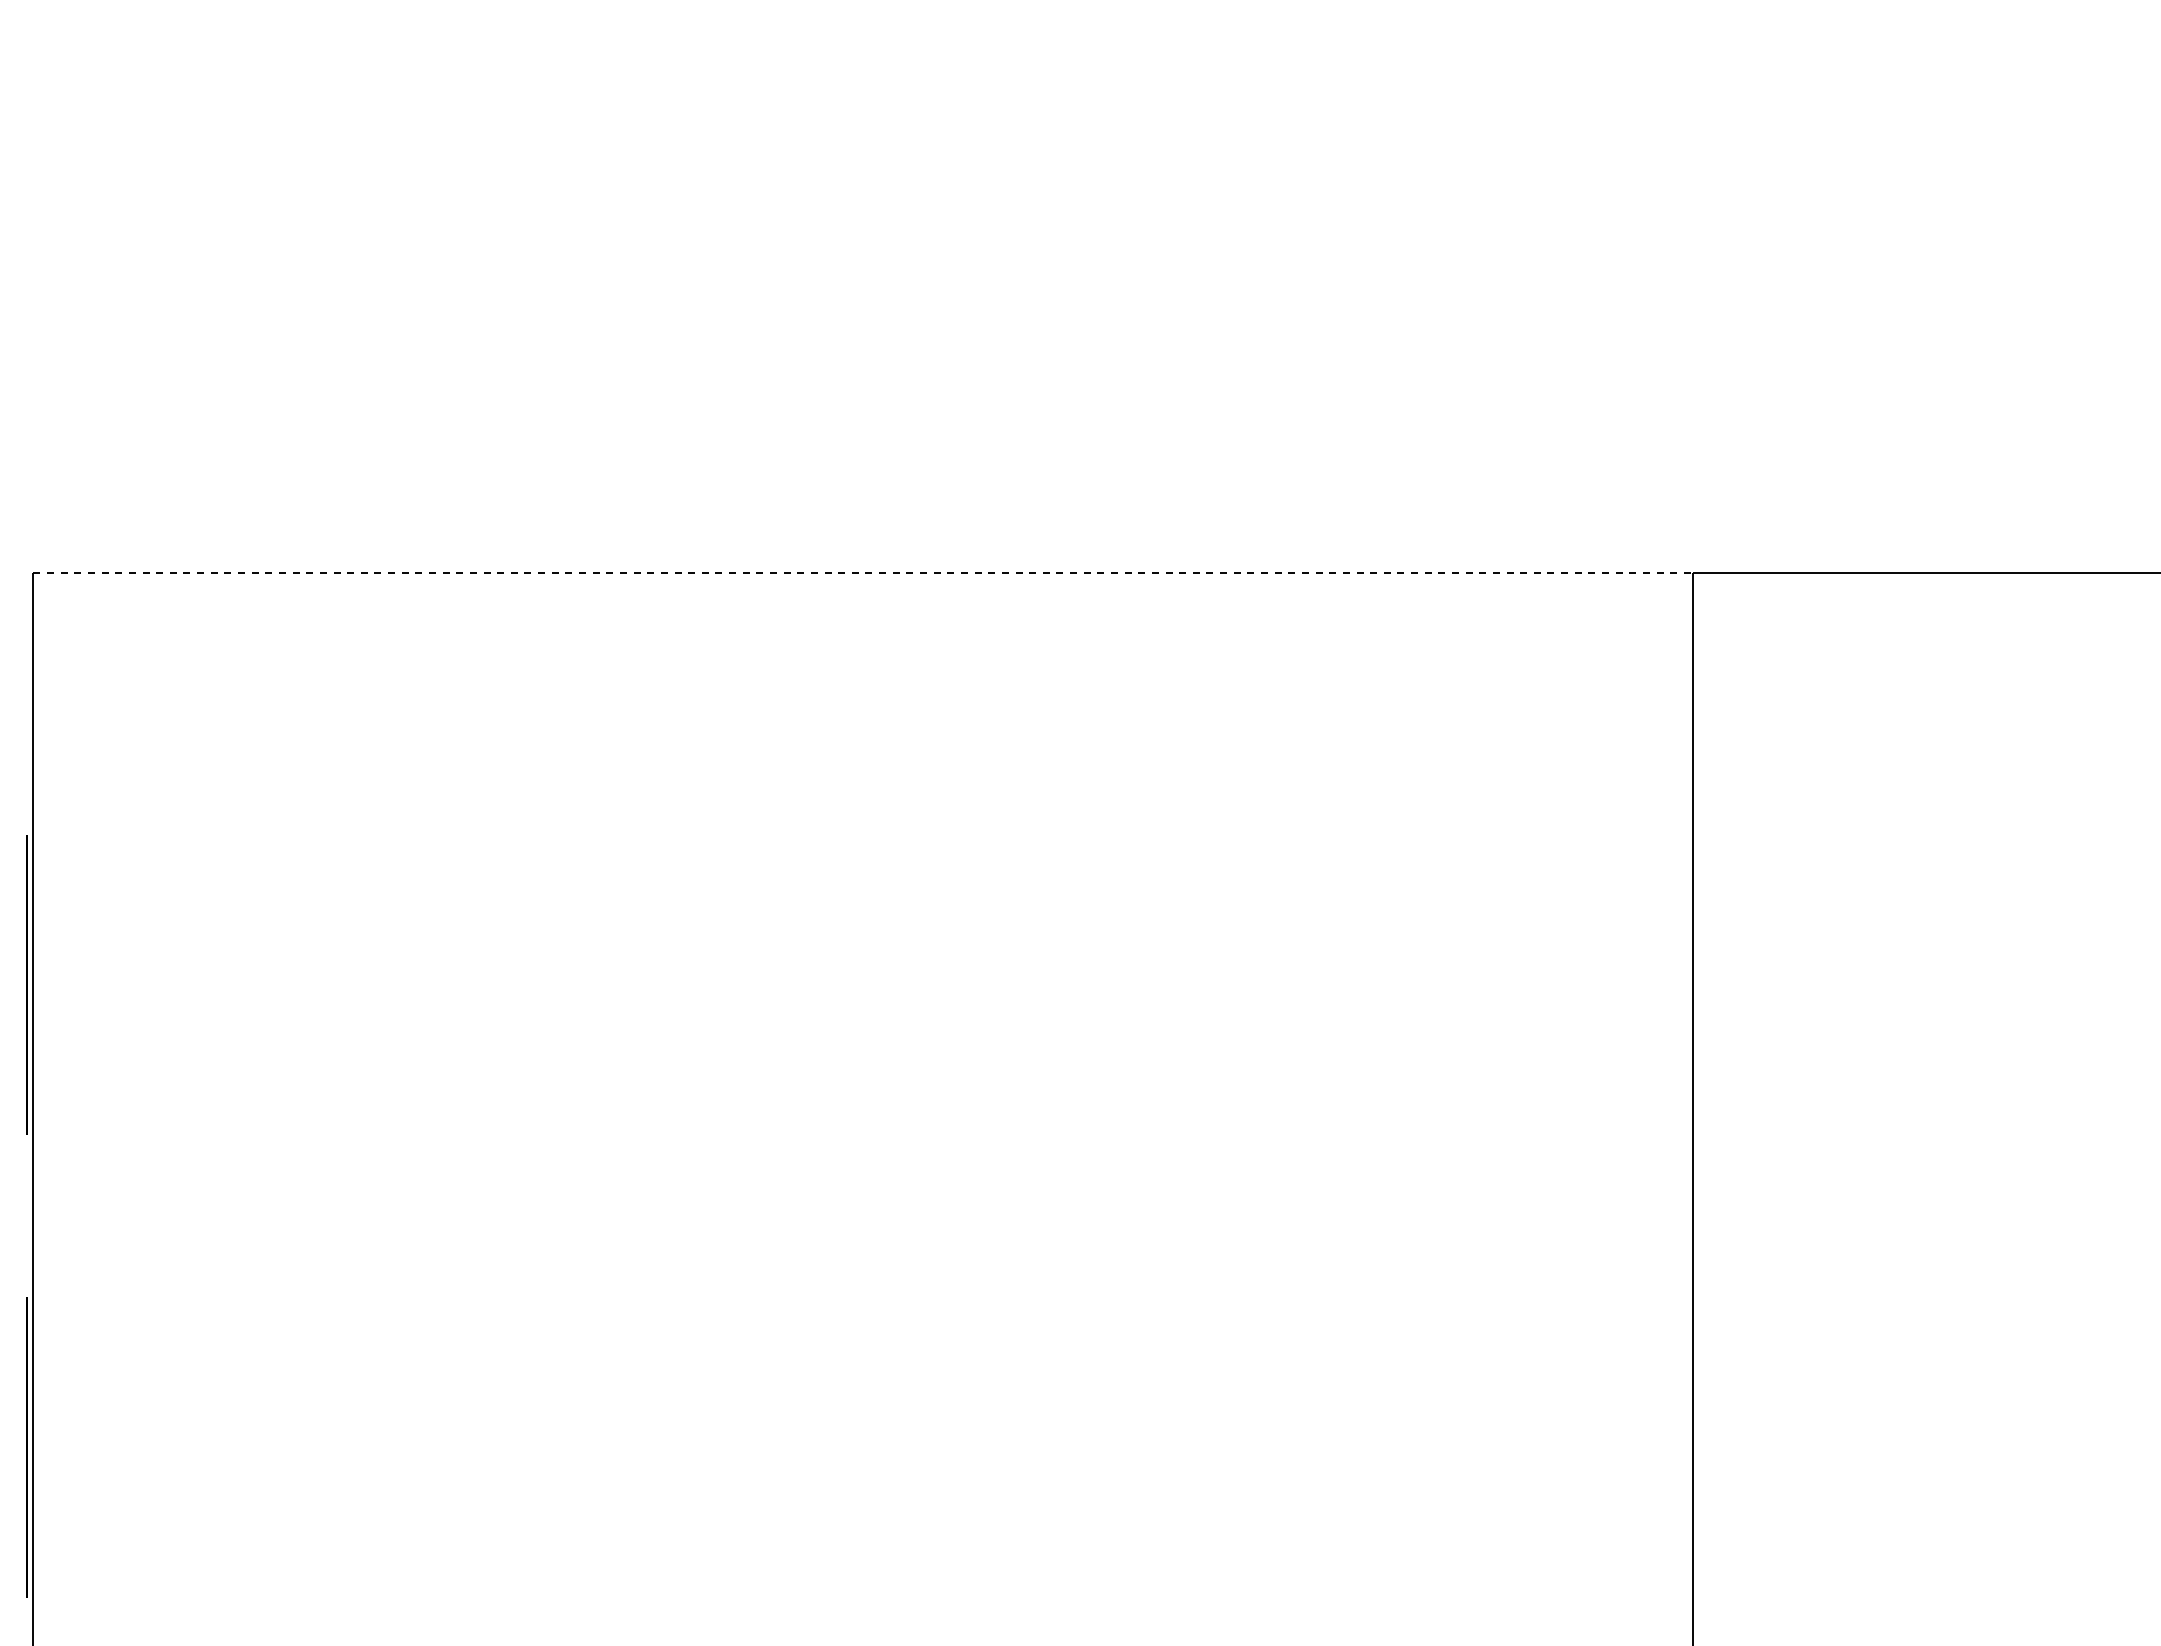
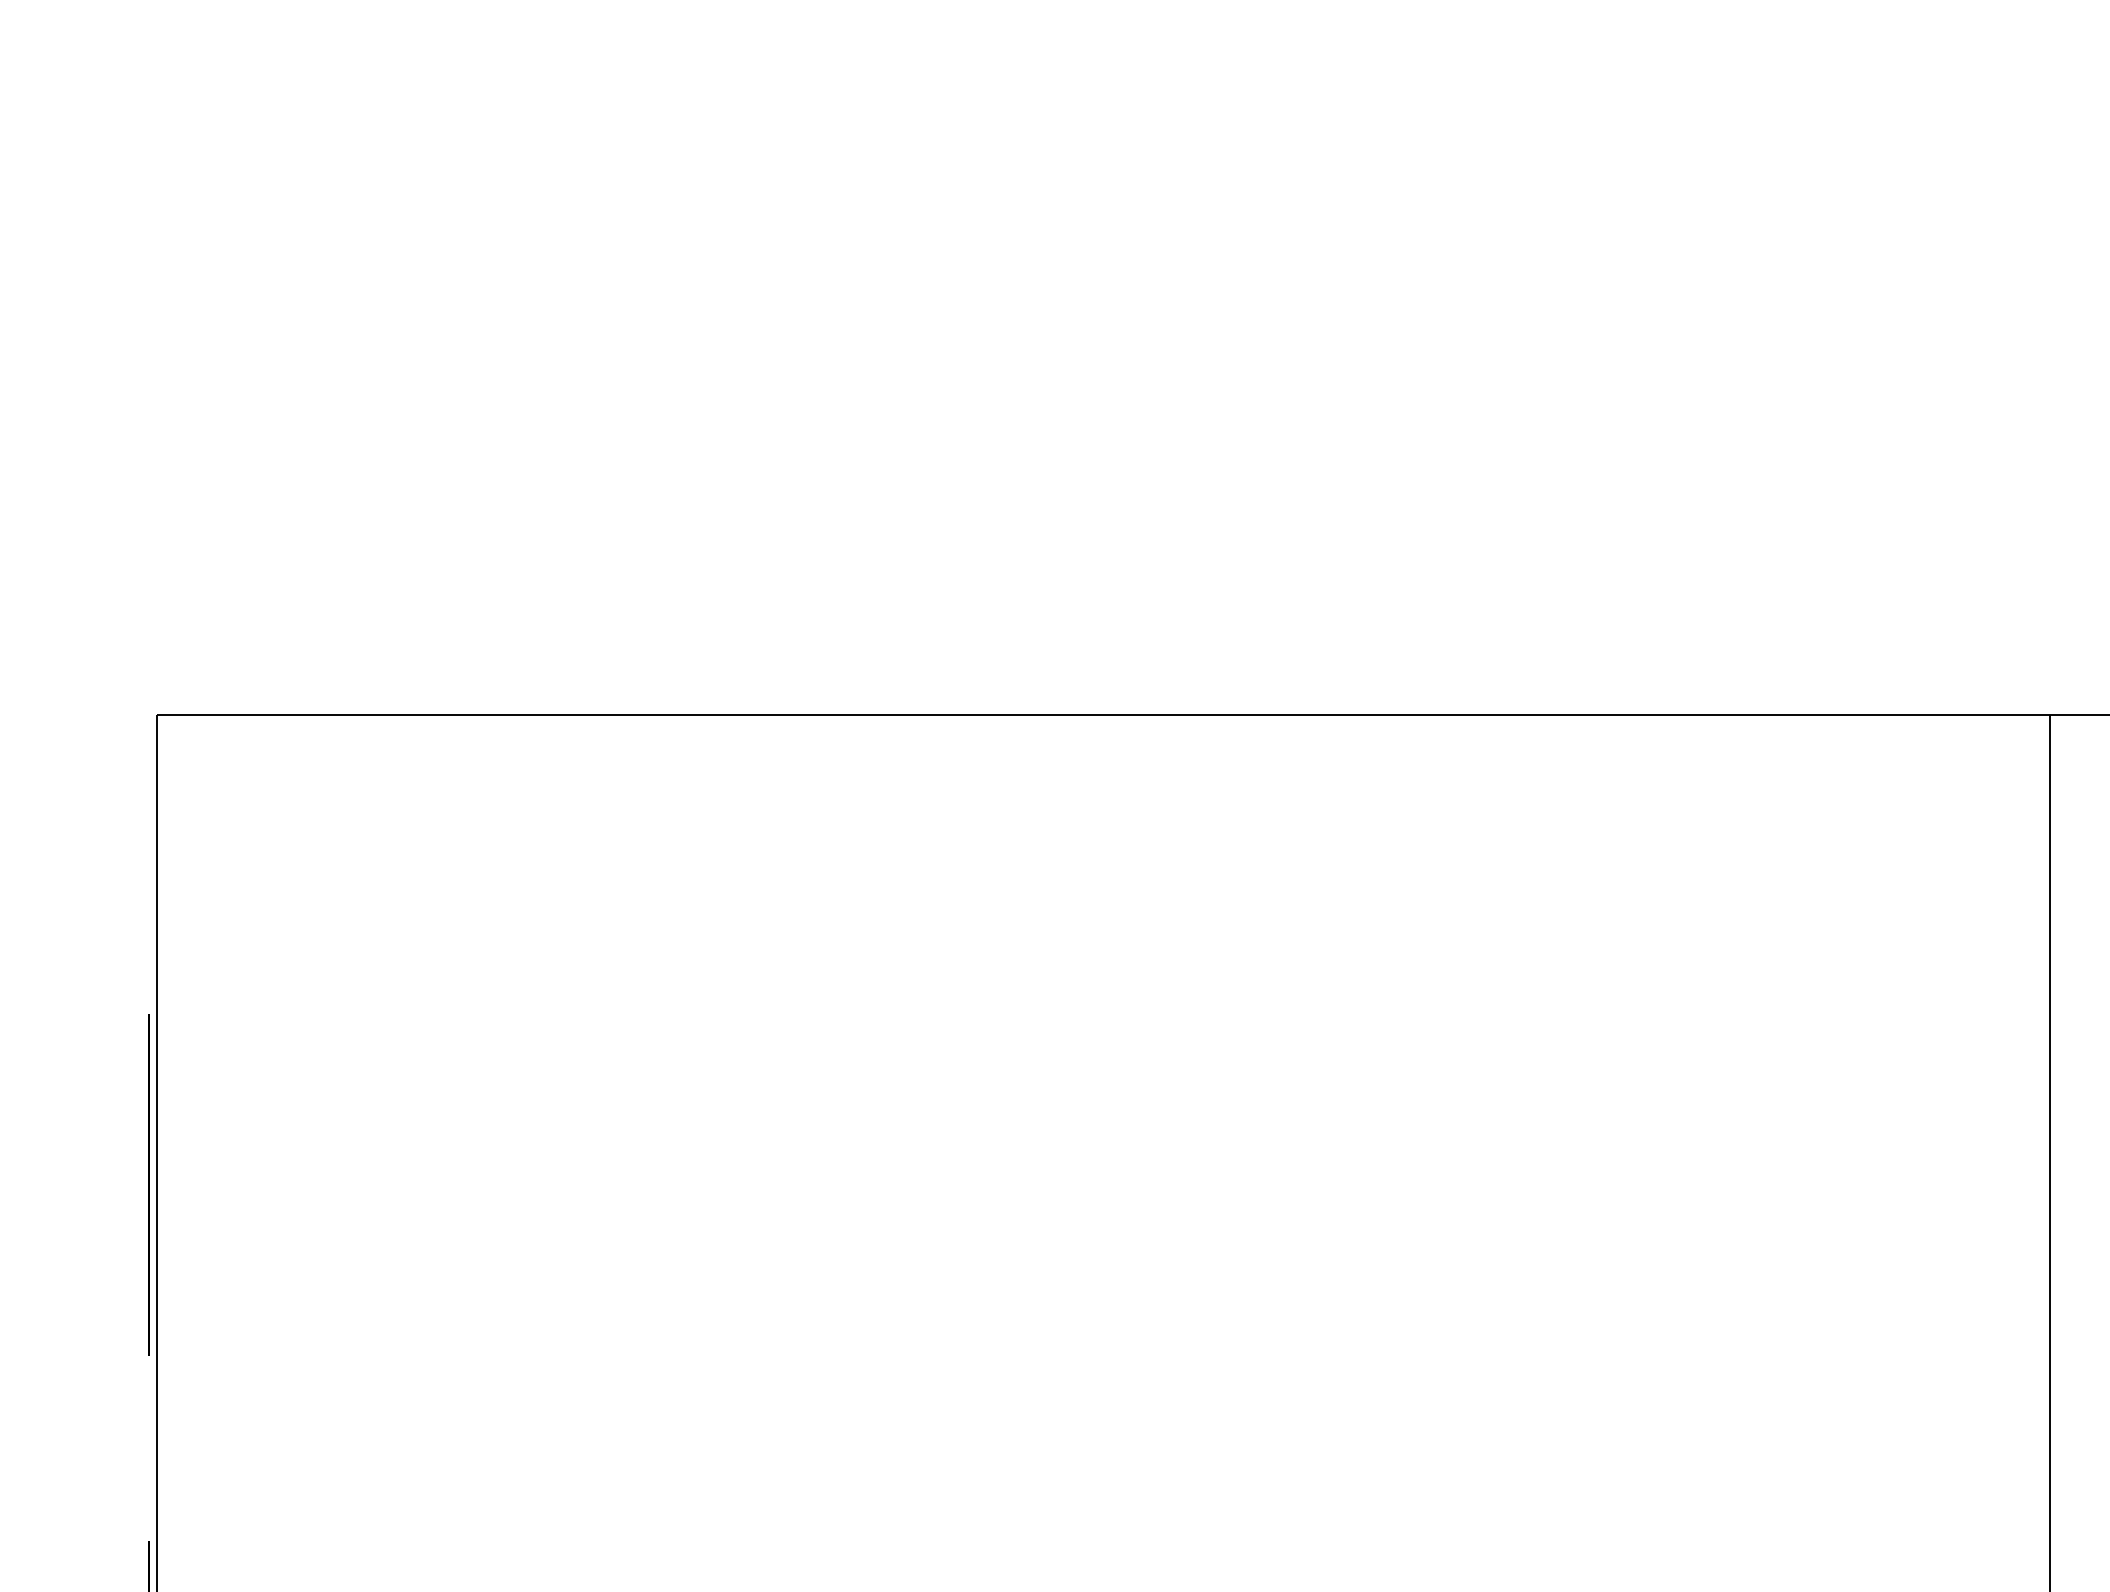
line: (863, 573) -> (1103, 715), dashed -> solid

